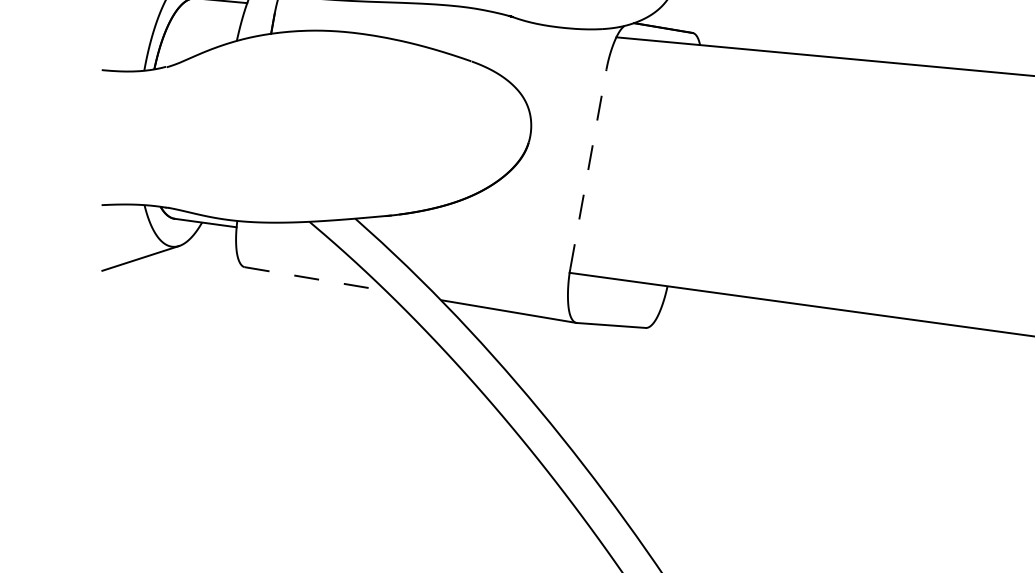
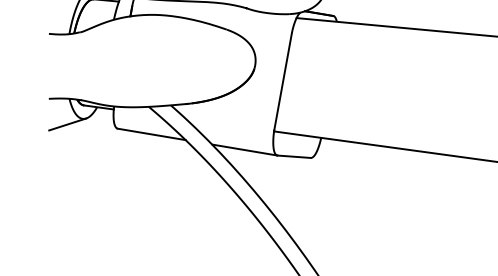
line: (589, 169) -> (283, 81), dashed -> solid
line: (316, 279) -> (152, 134), dashed -> solid

